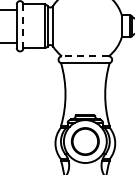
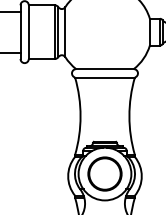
line: (23, 26) -> (28, 32), dashed -> solid
line: (84, 56) -> (103, 69), dashed -> solid

